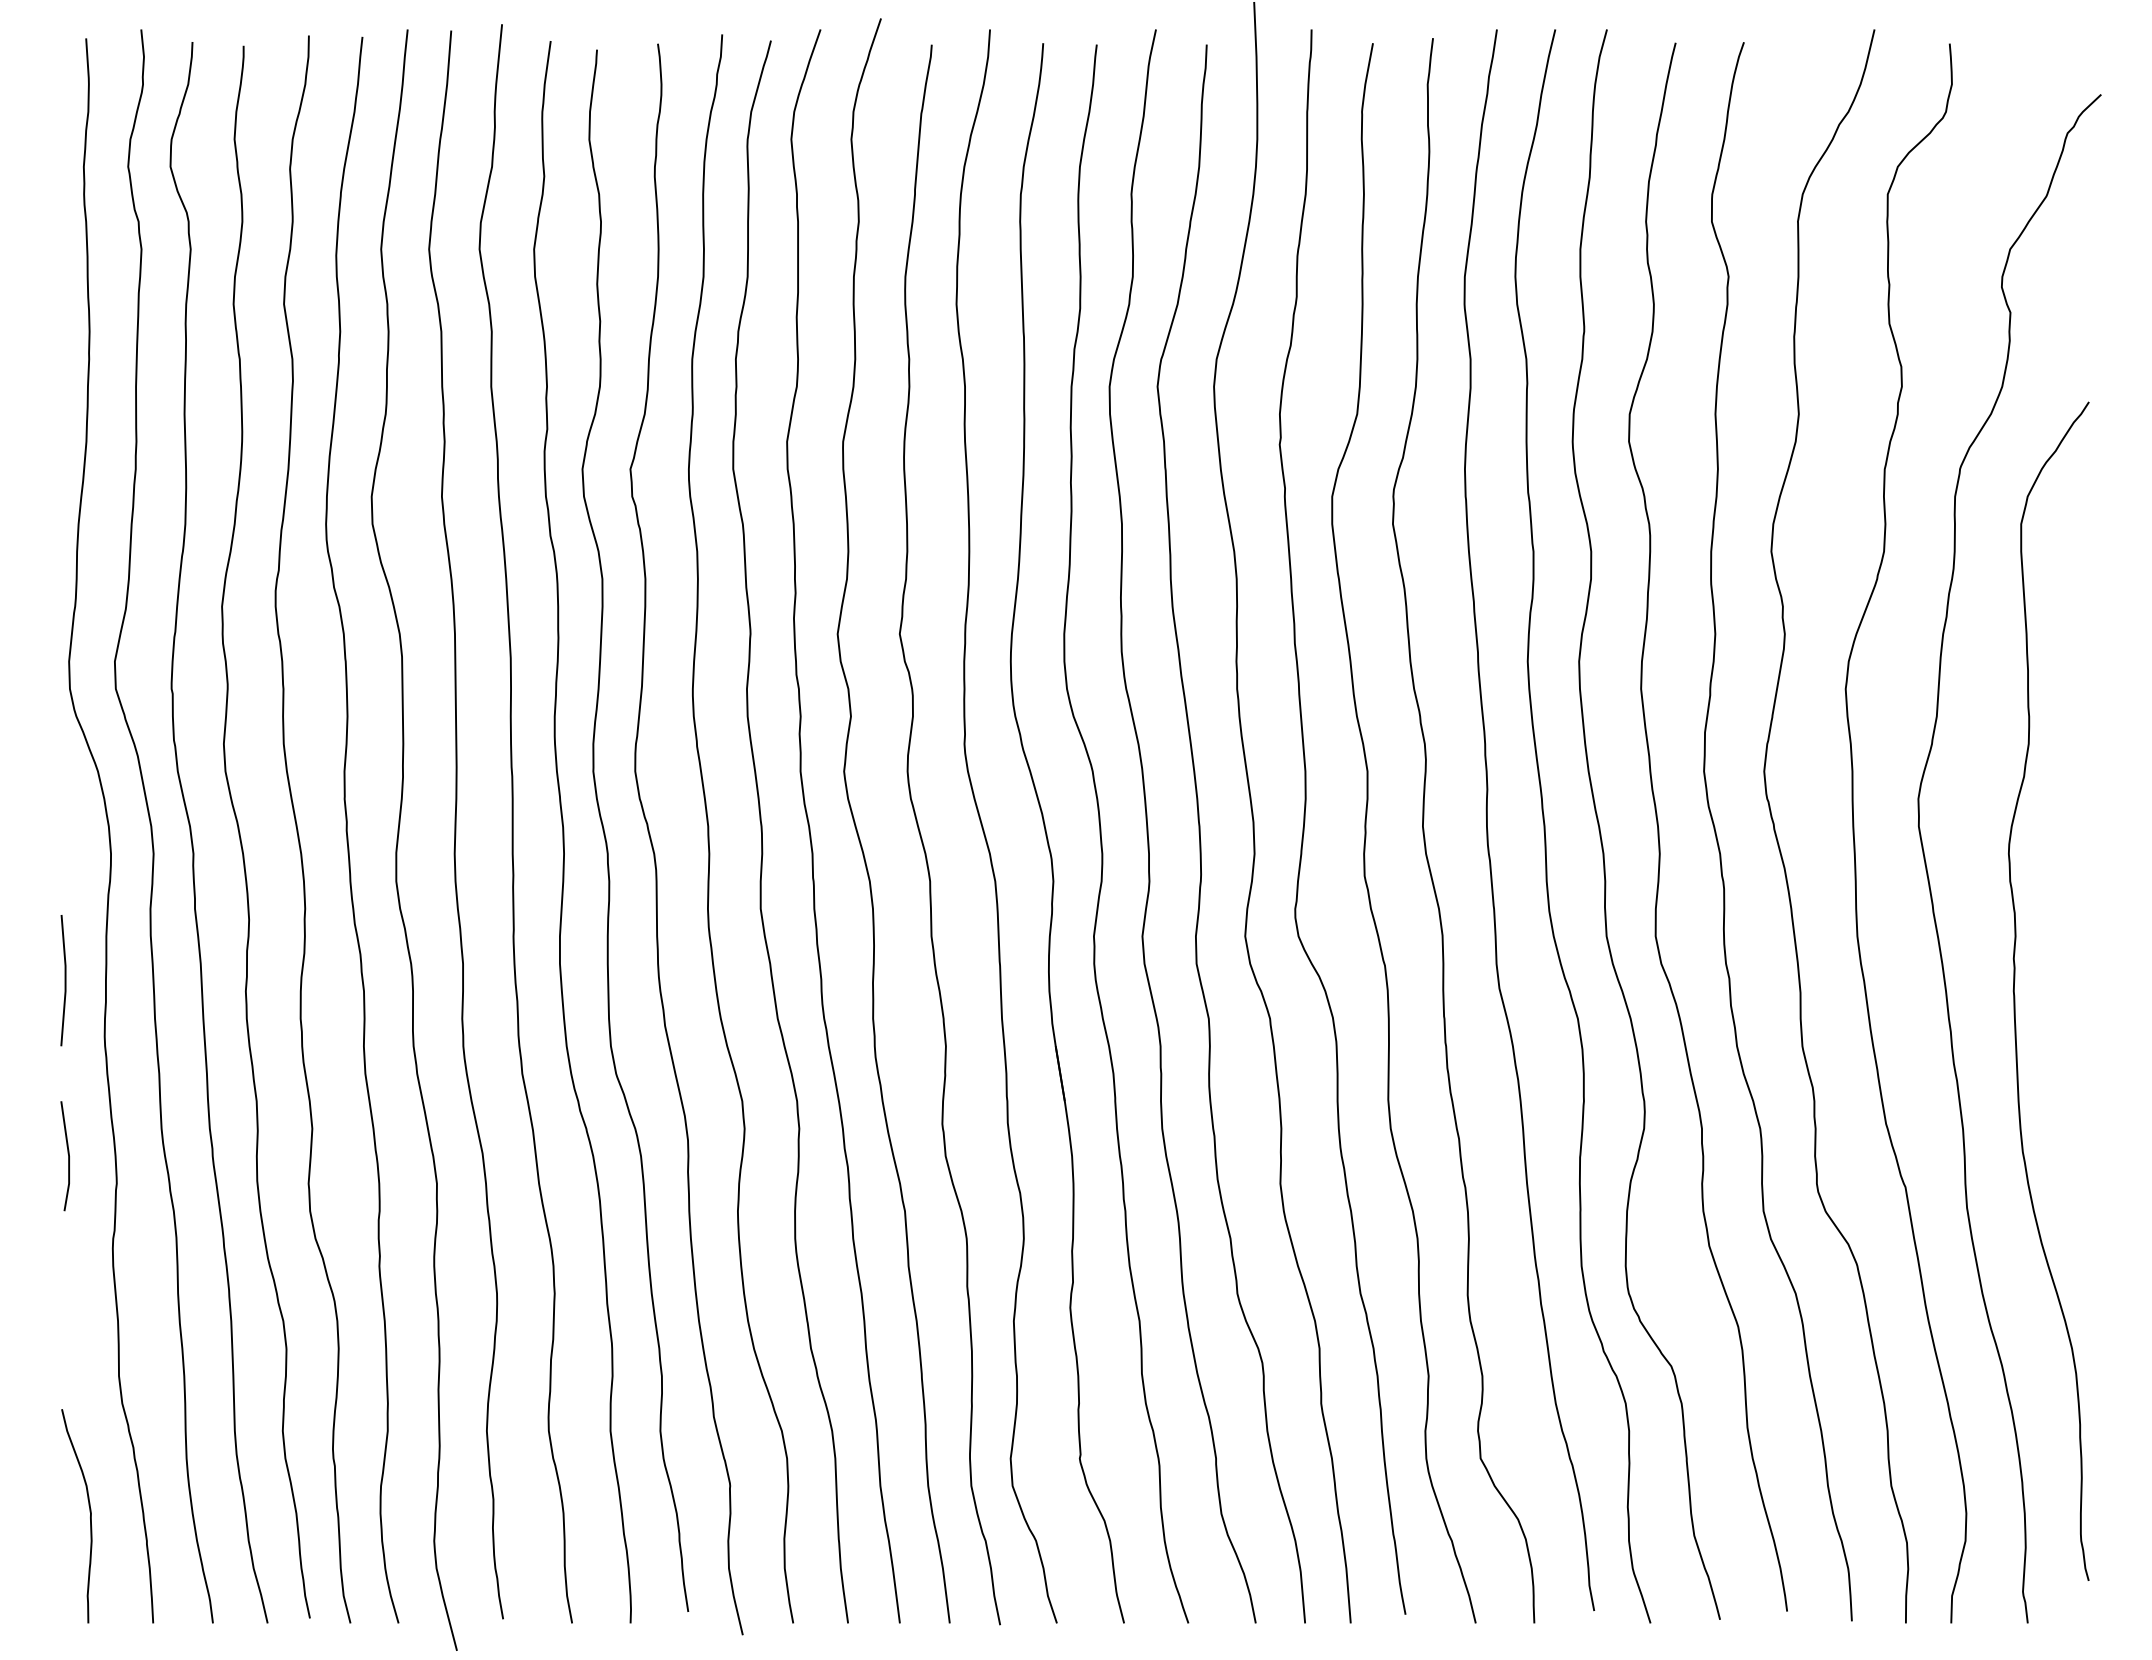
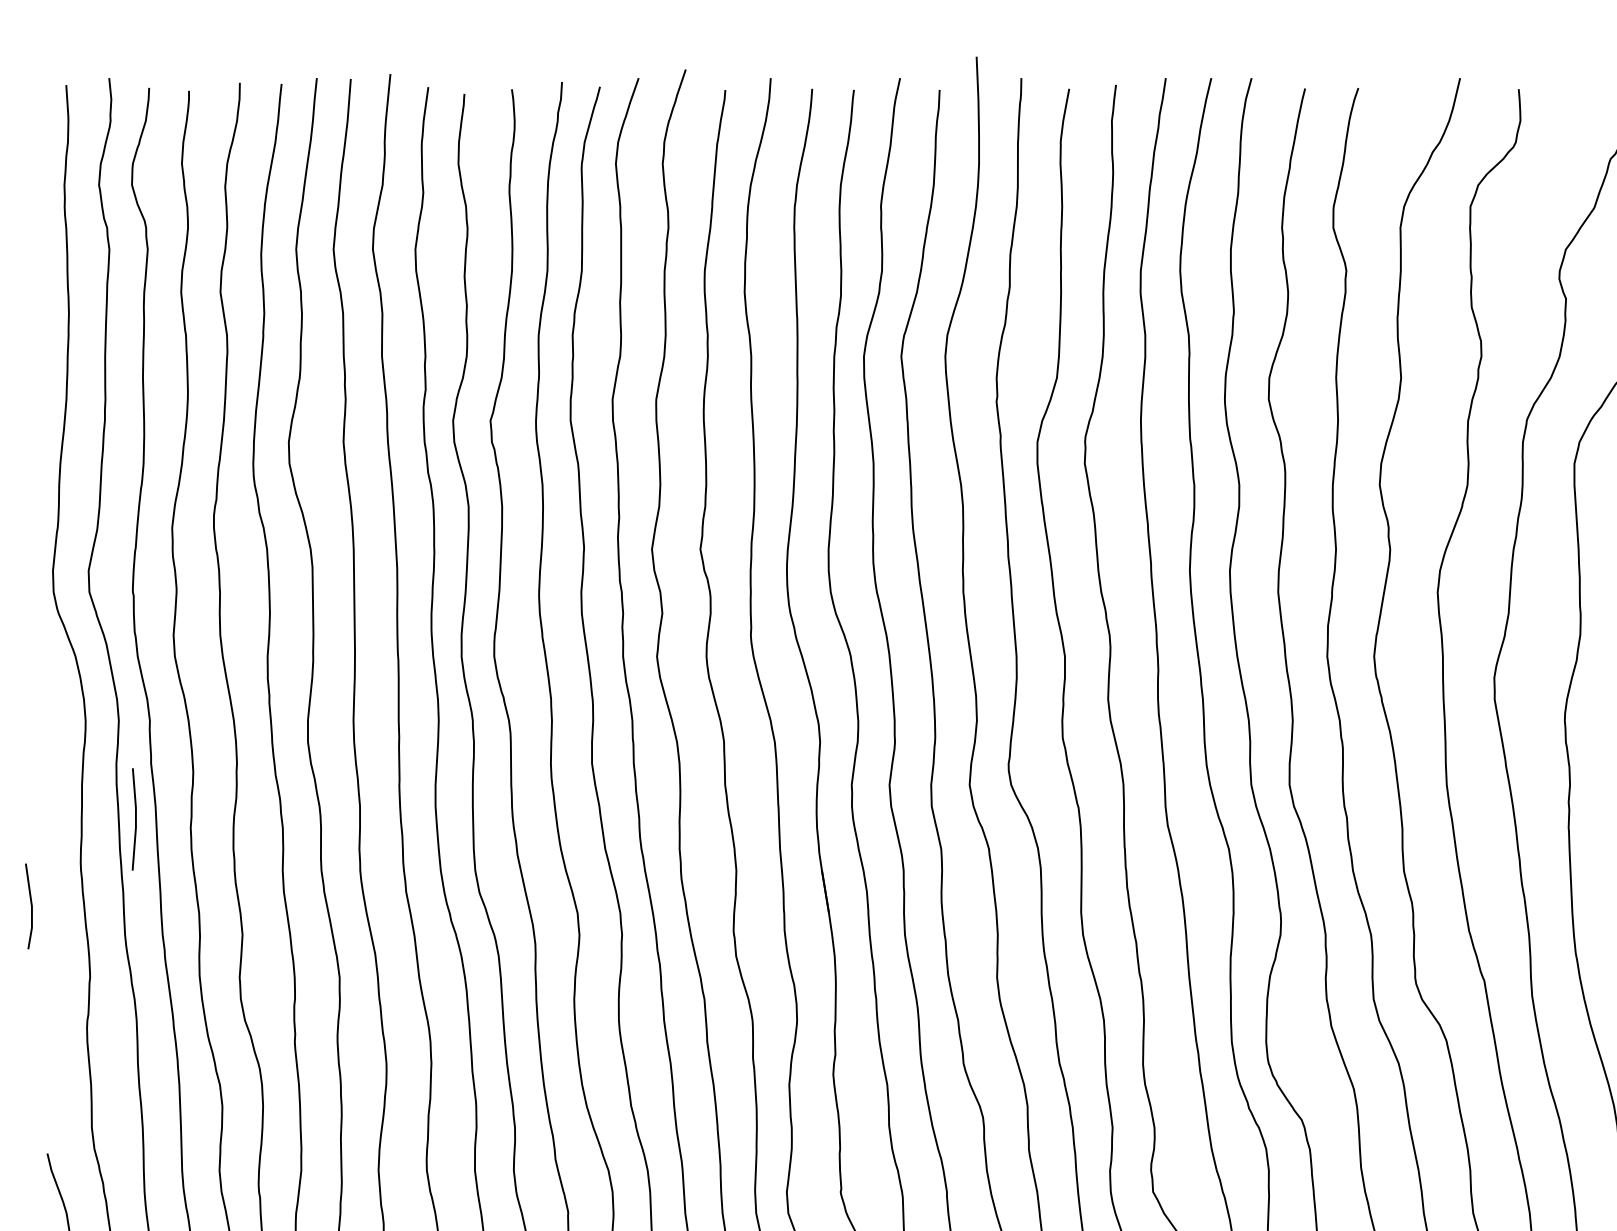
line: (64, 980) -> (135, 819), moved
line: (68, 1156) -> (31, 906), moved

